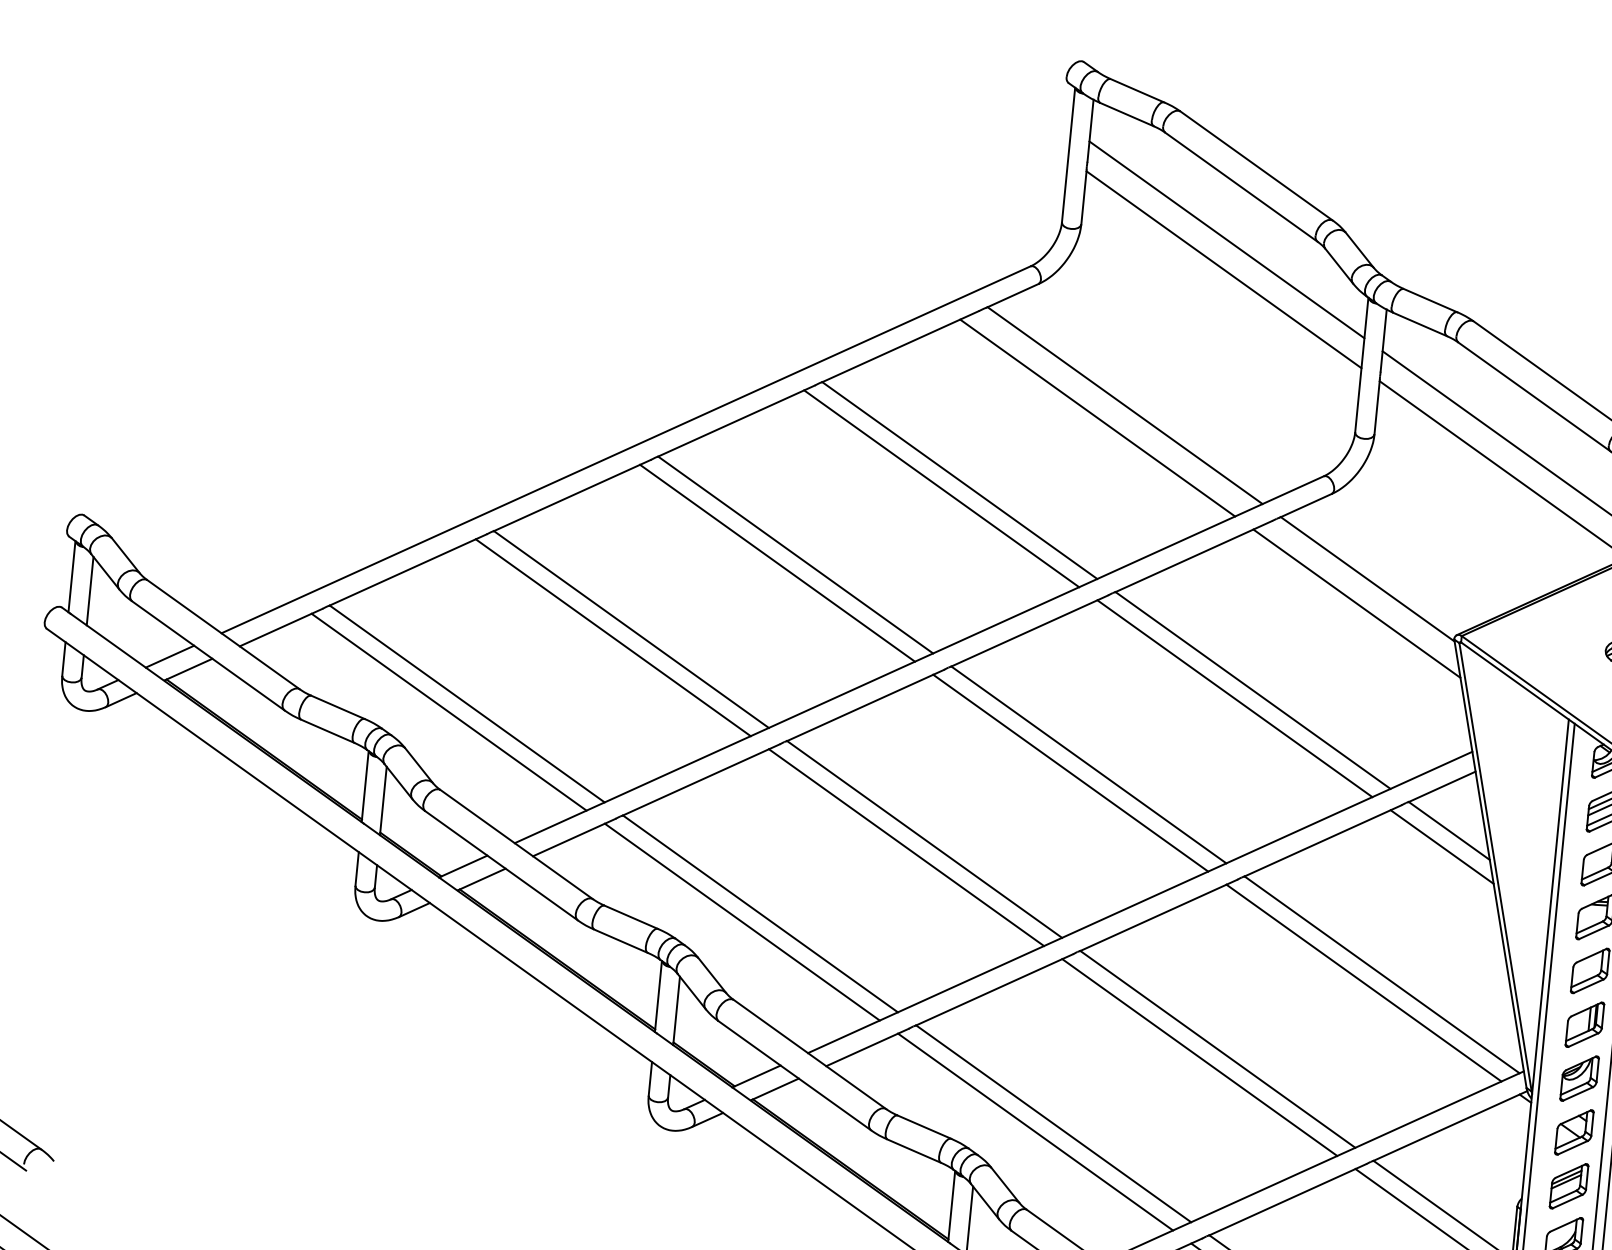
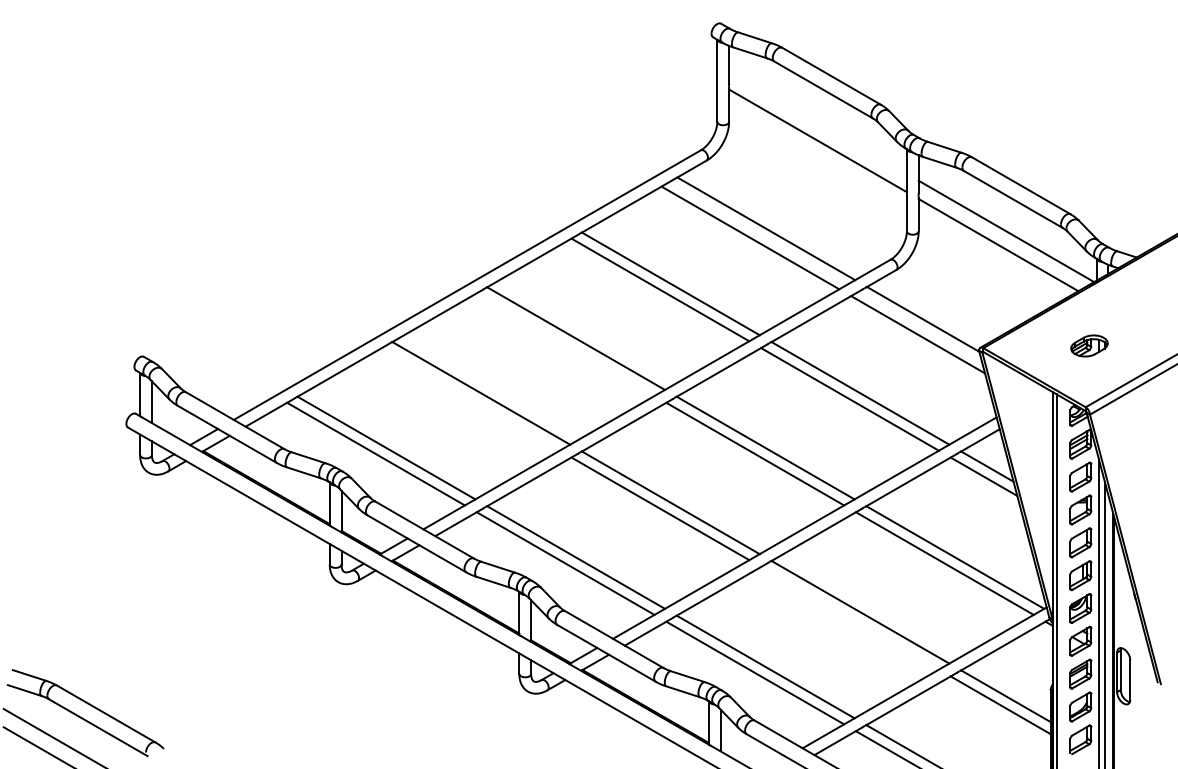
line: (1226, 239) -> (817, 122), removed
line: (777, 562) -> (565, 344), removed
line: (612, 637) -> (470, 399), removed
line: (1199, 1056) -> (849, 617), removed

